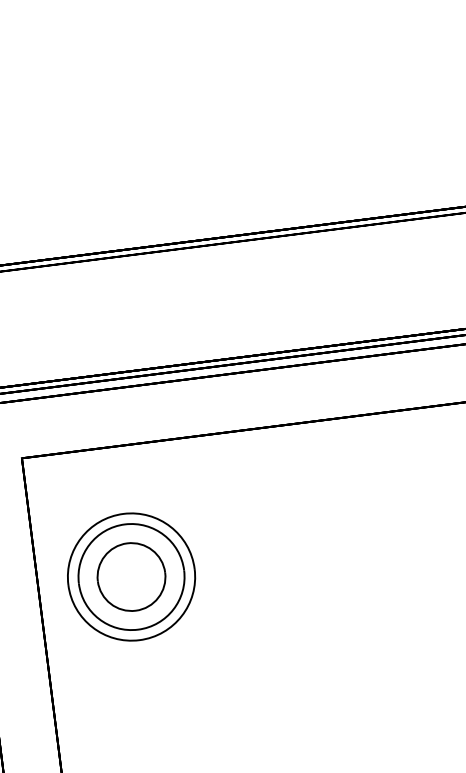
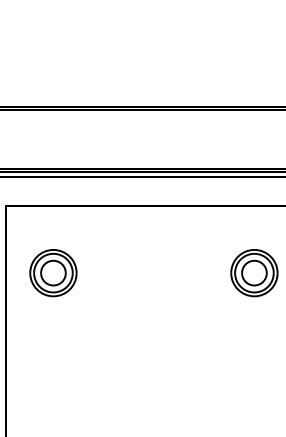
part: (131, 578) -> (53, 273), size x0.71

